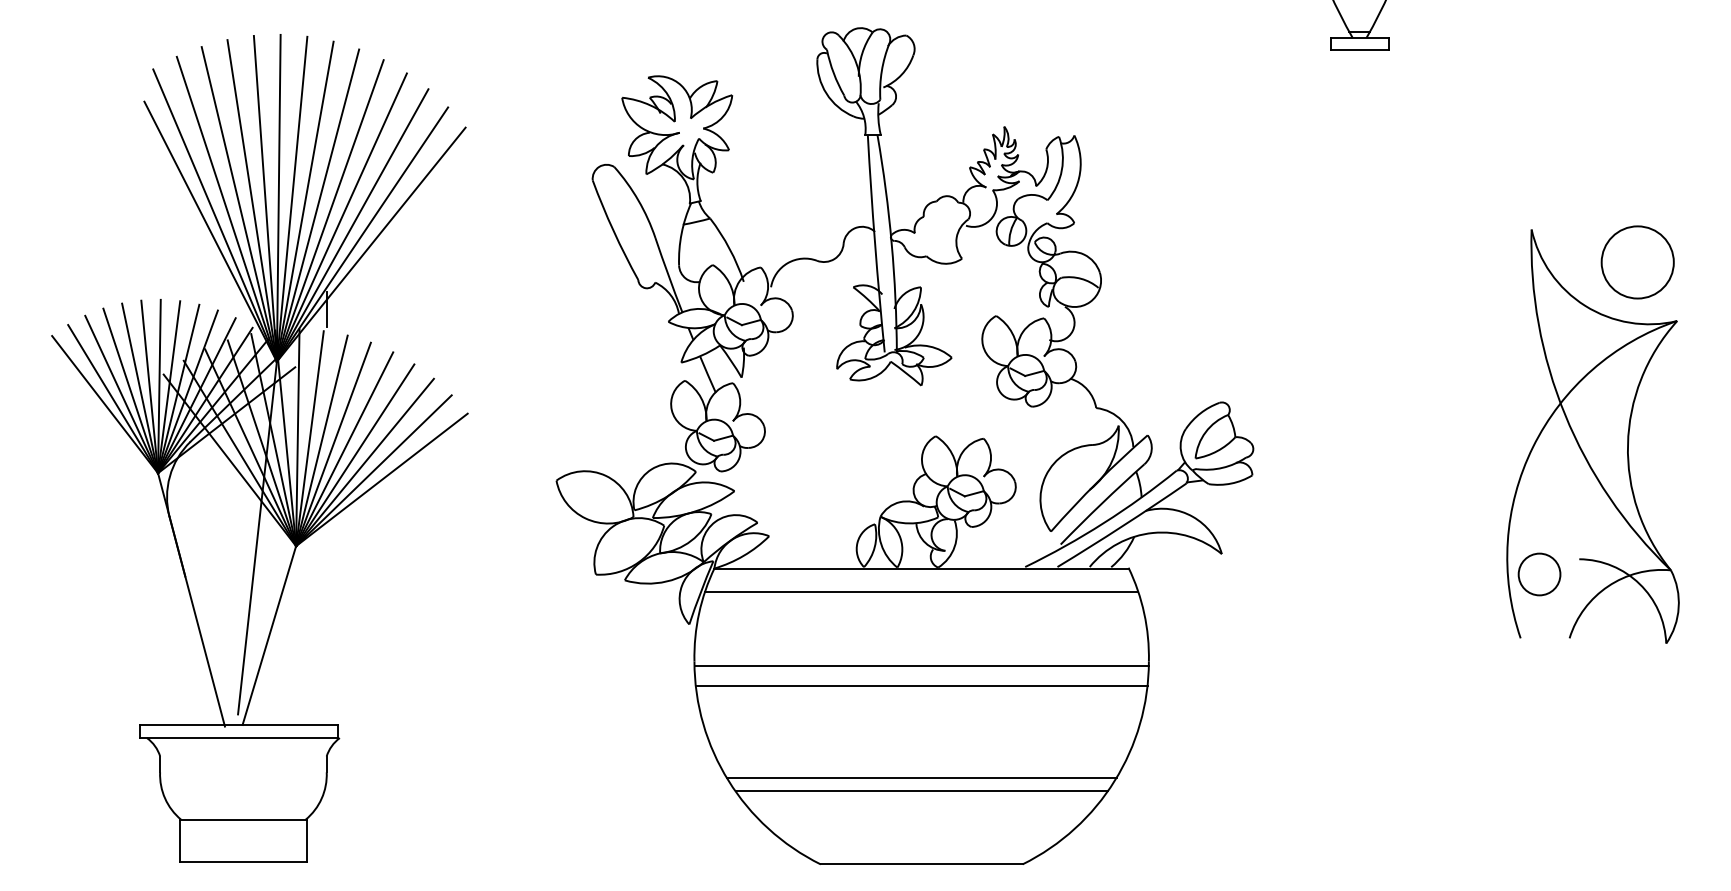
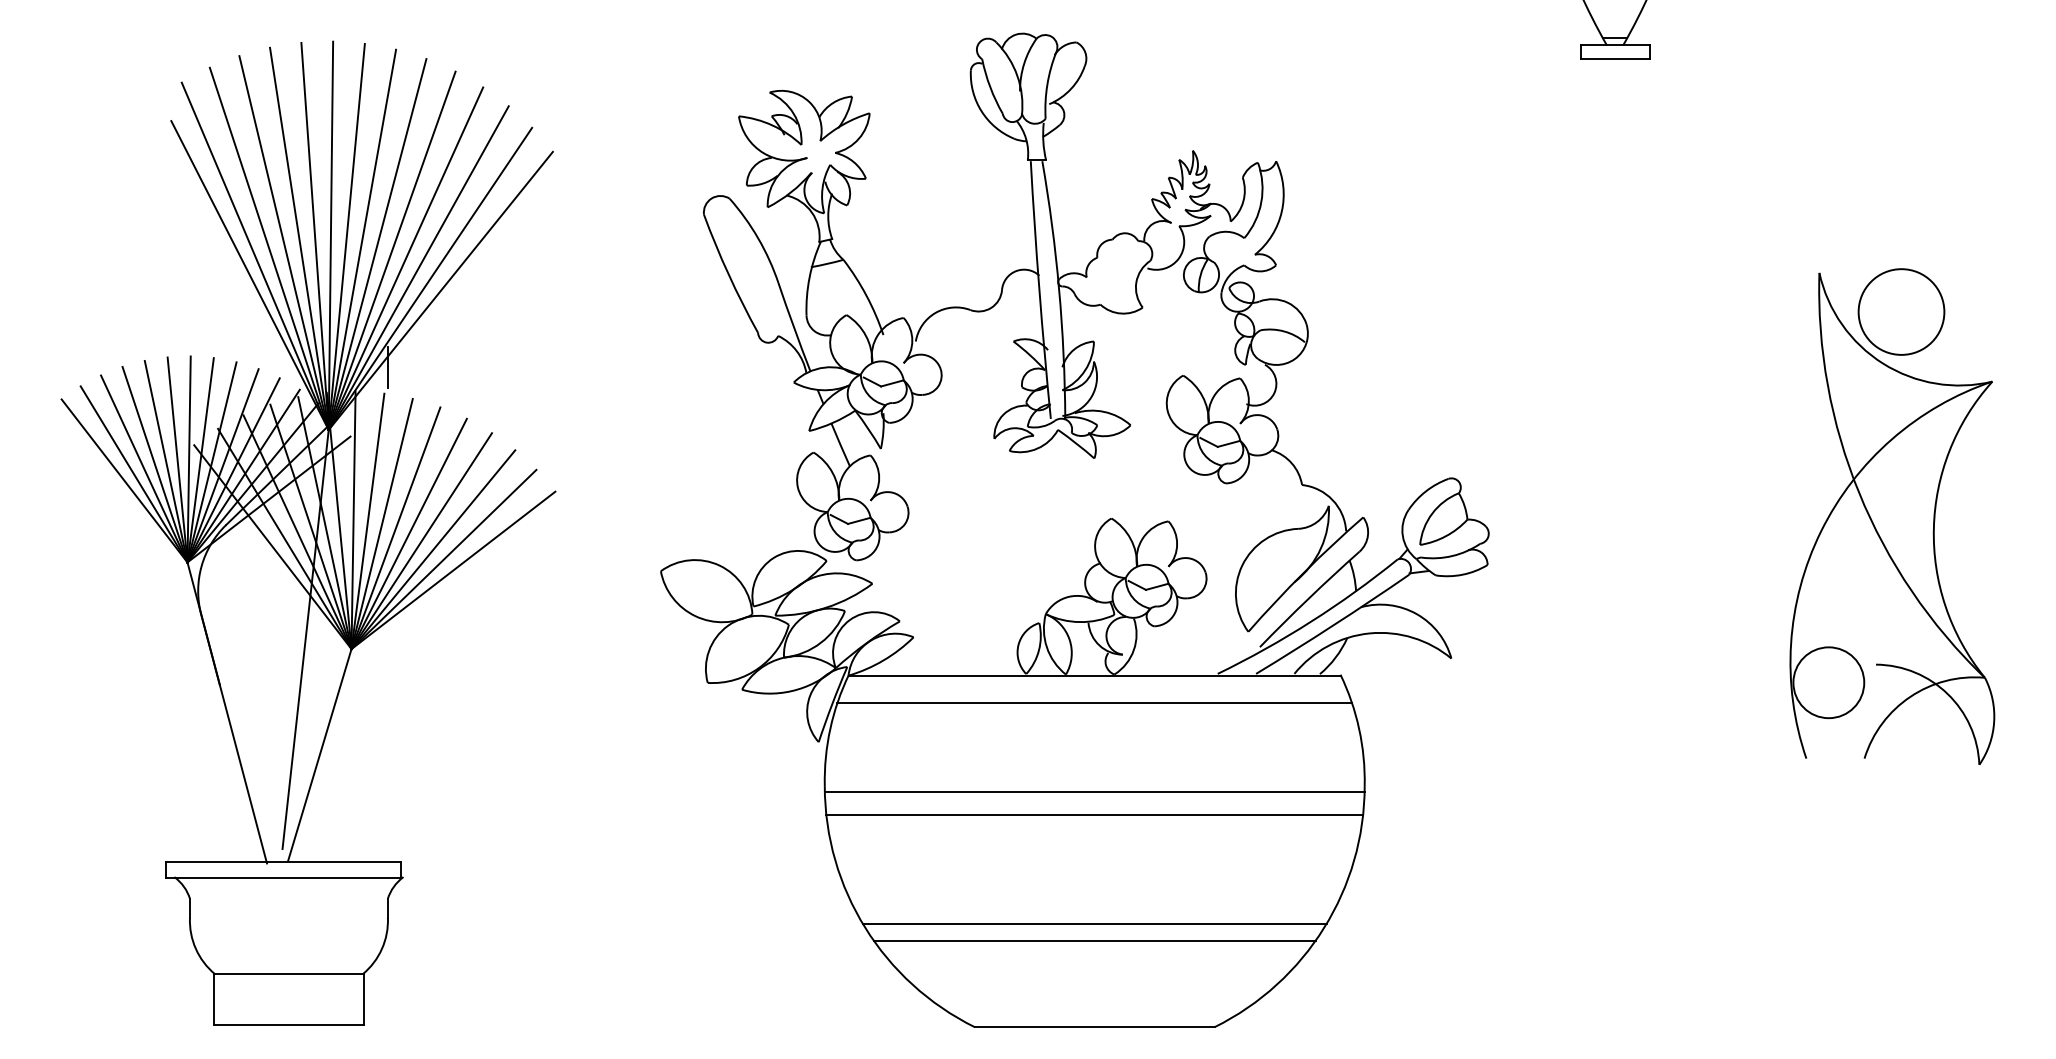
circle: (1637, 262) -> (1901, 311), moved
circle: (1539, 574) -> (1828, 682), size x1.43

